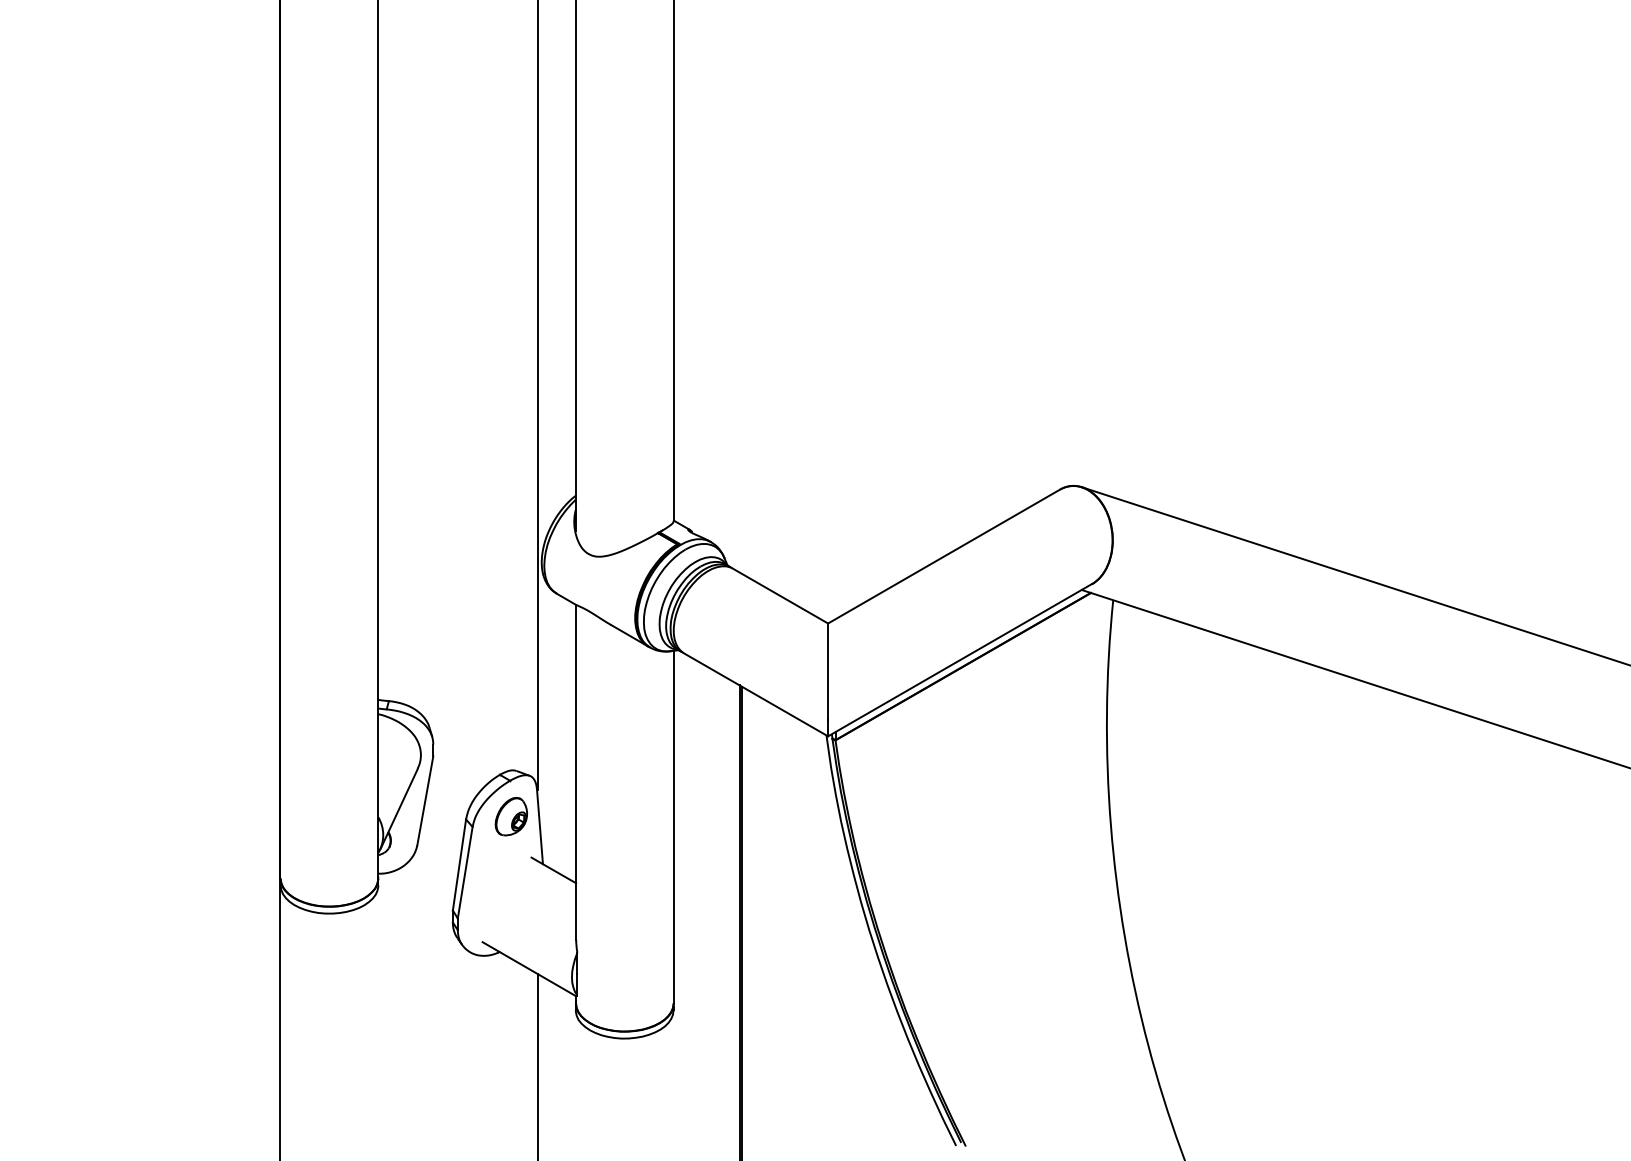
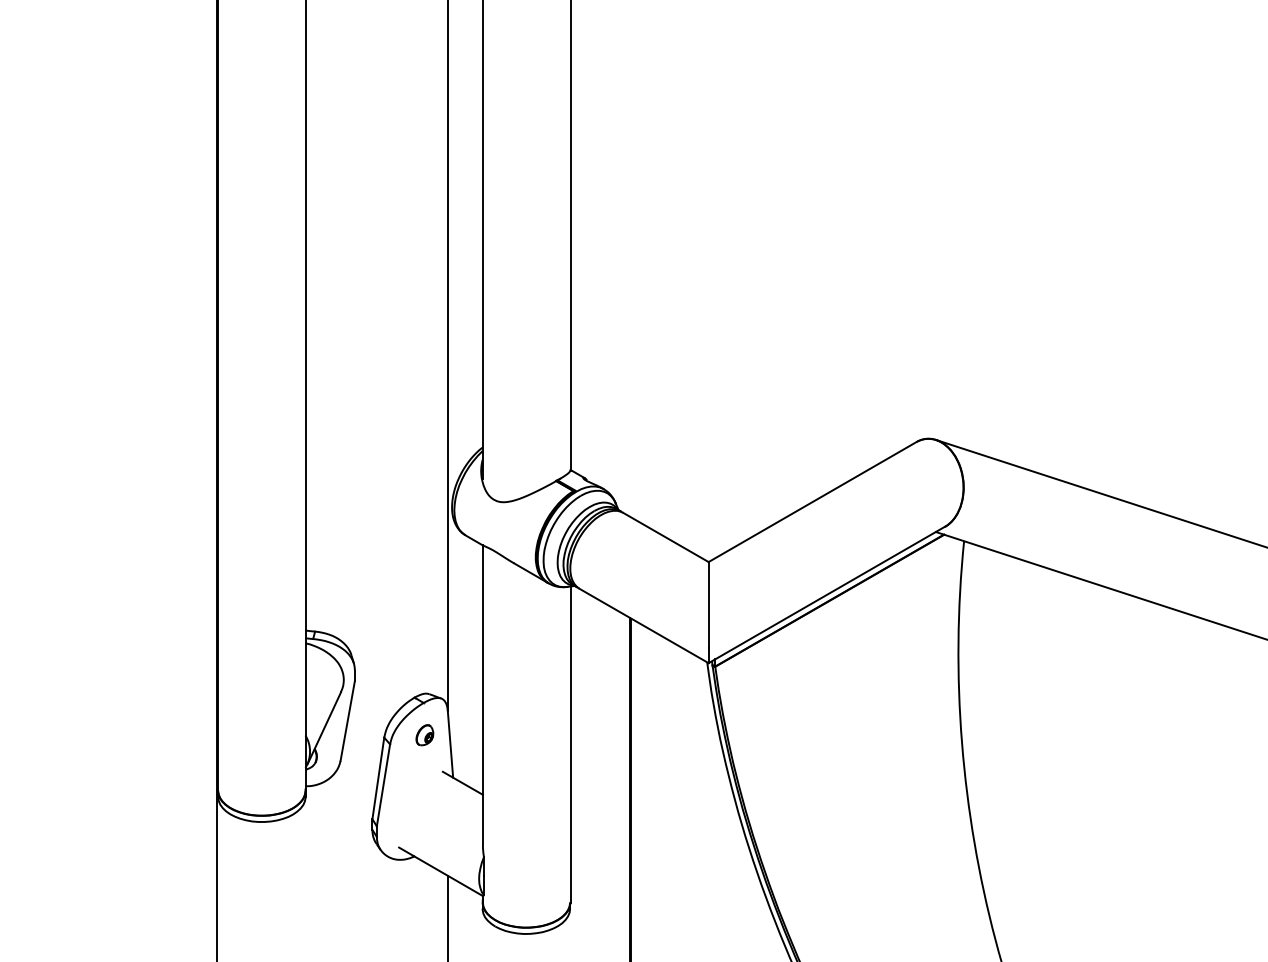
part: (511, 816) -> (424, 734), size x0.6

